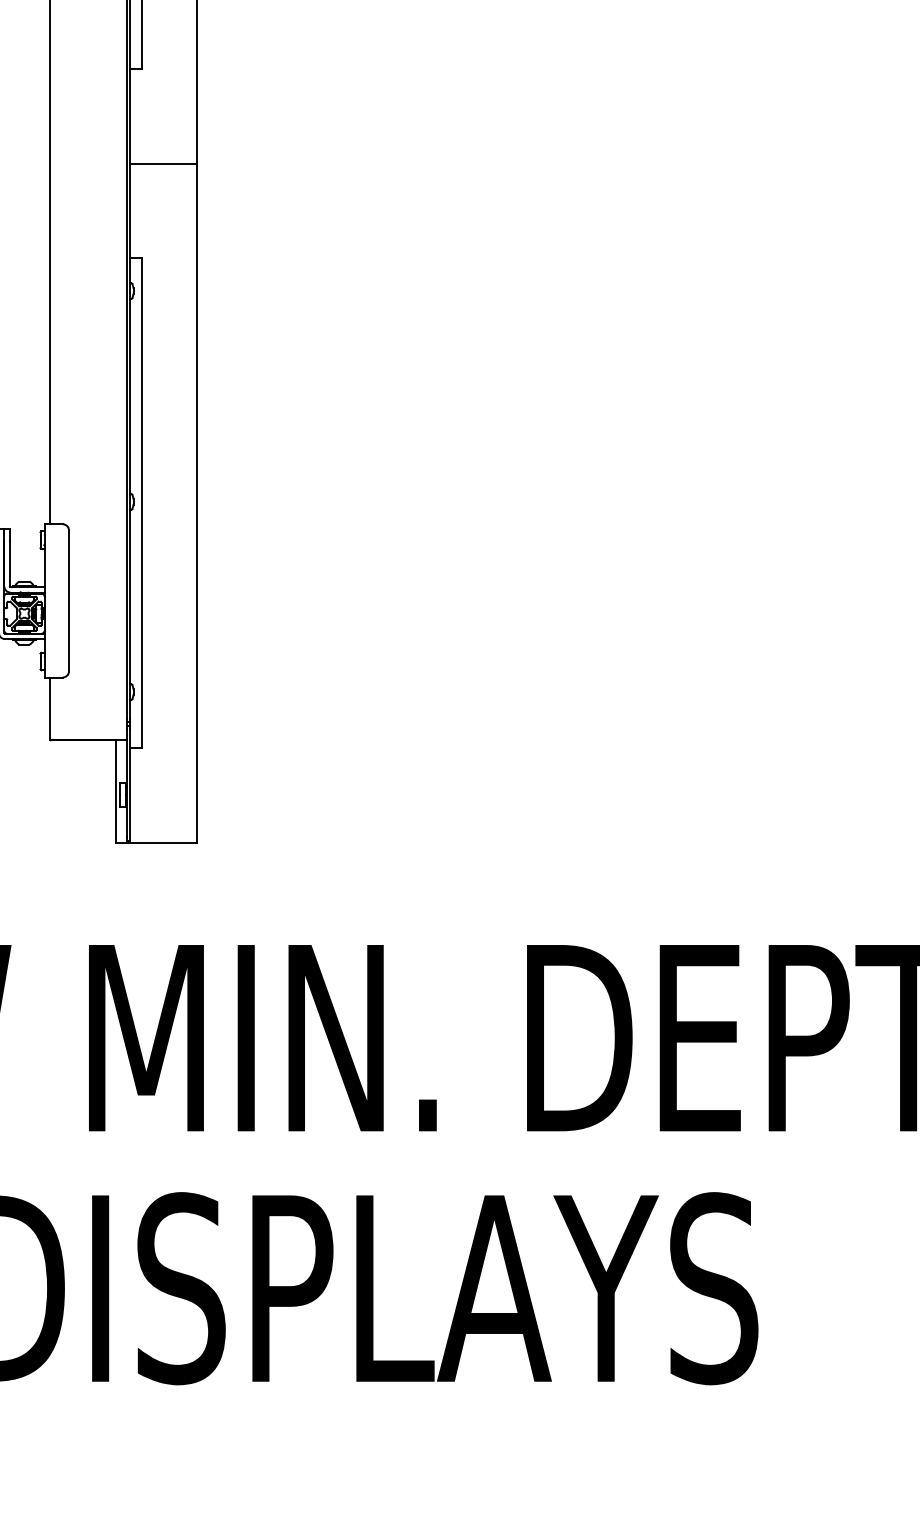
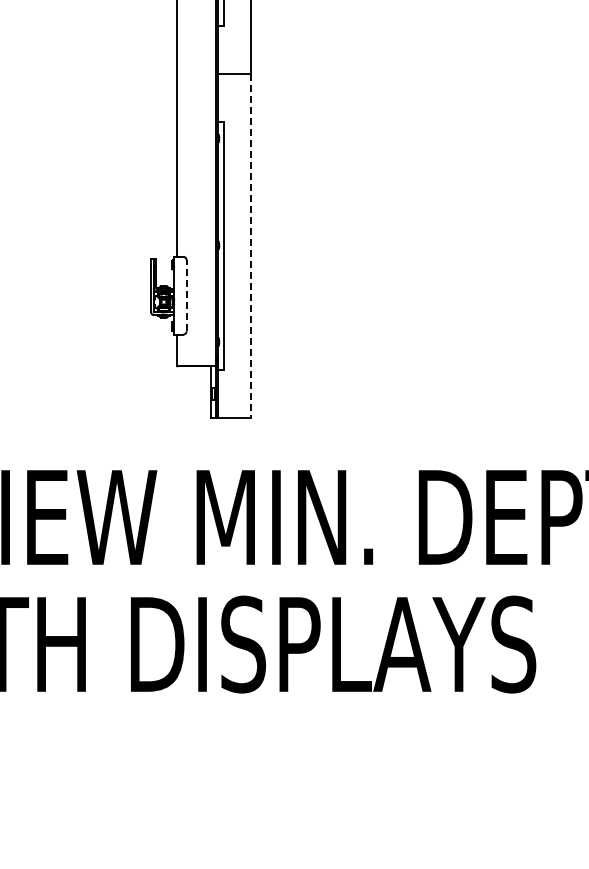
line: (197, 503) -> (251, 246), solid -> dashed
line: (68, 600) -> (186, 295), solid -> dashed

